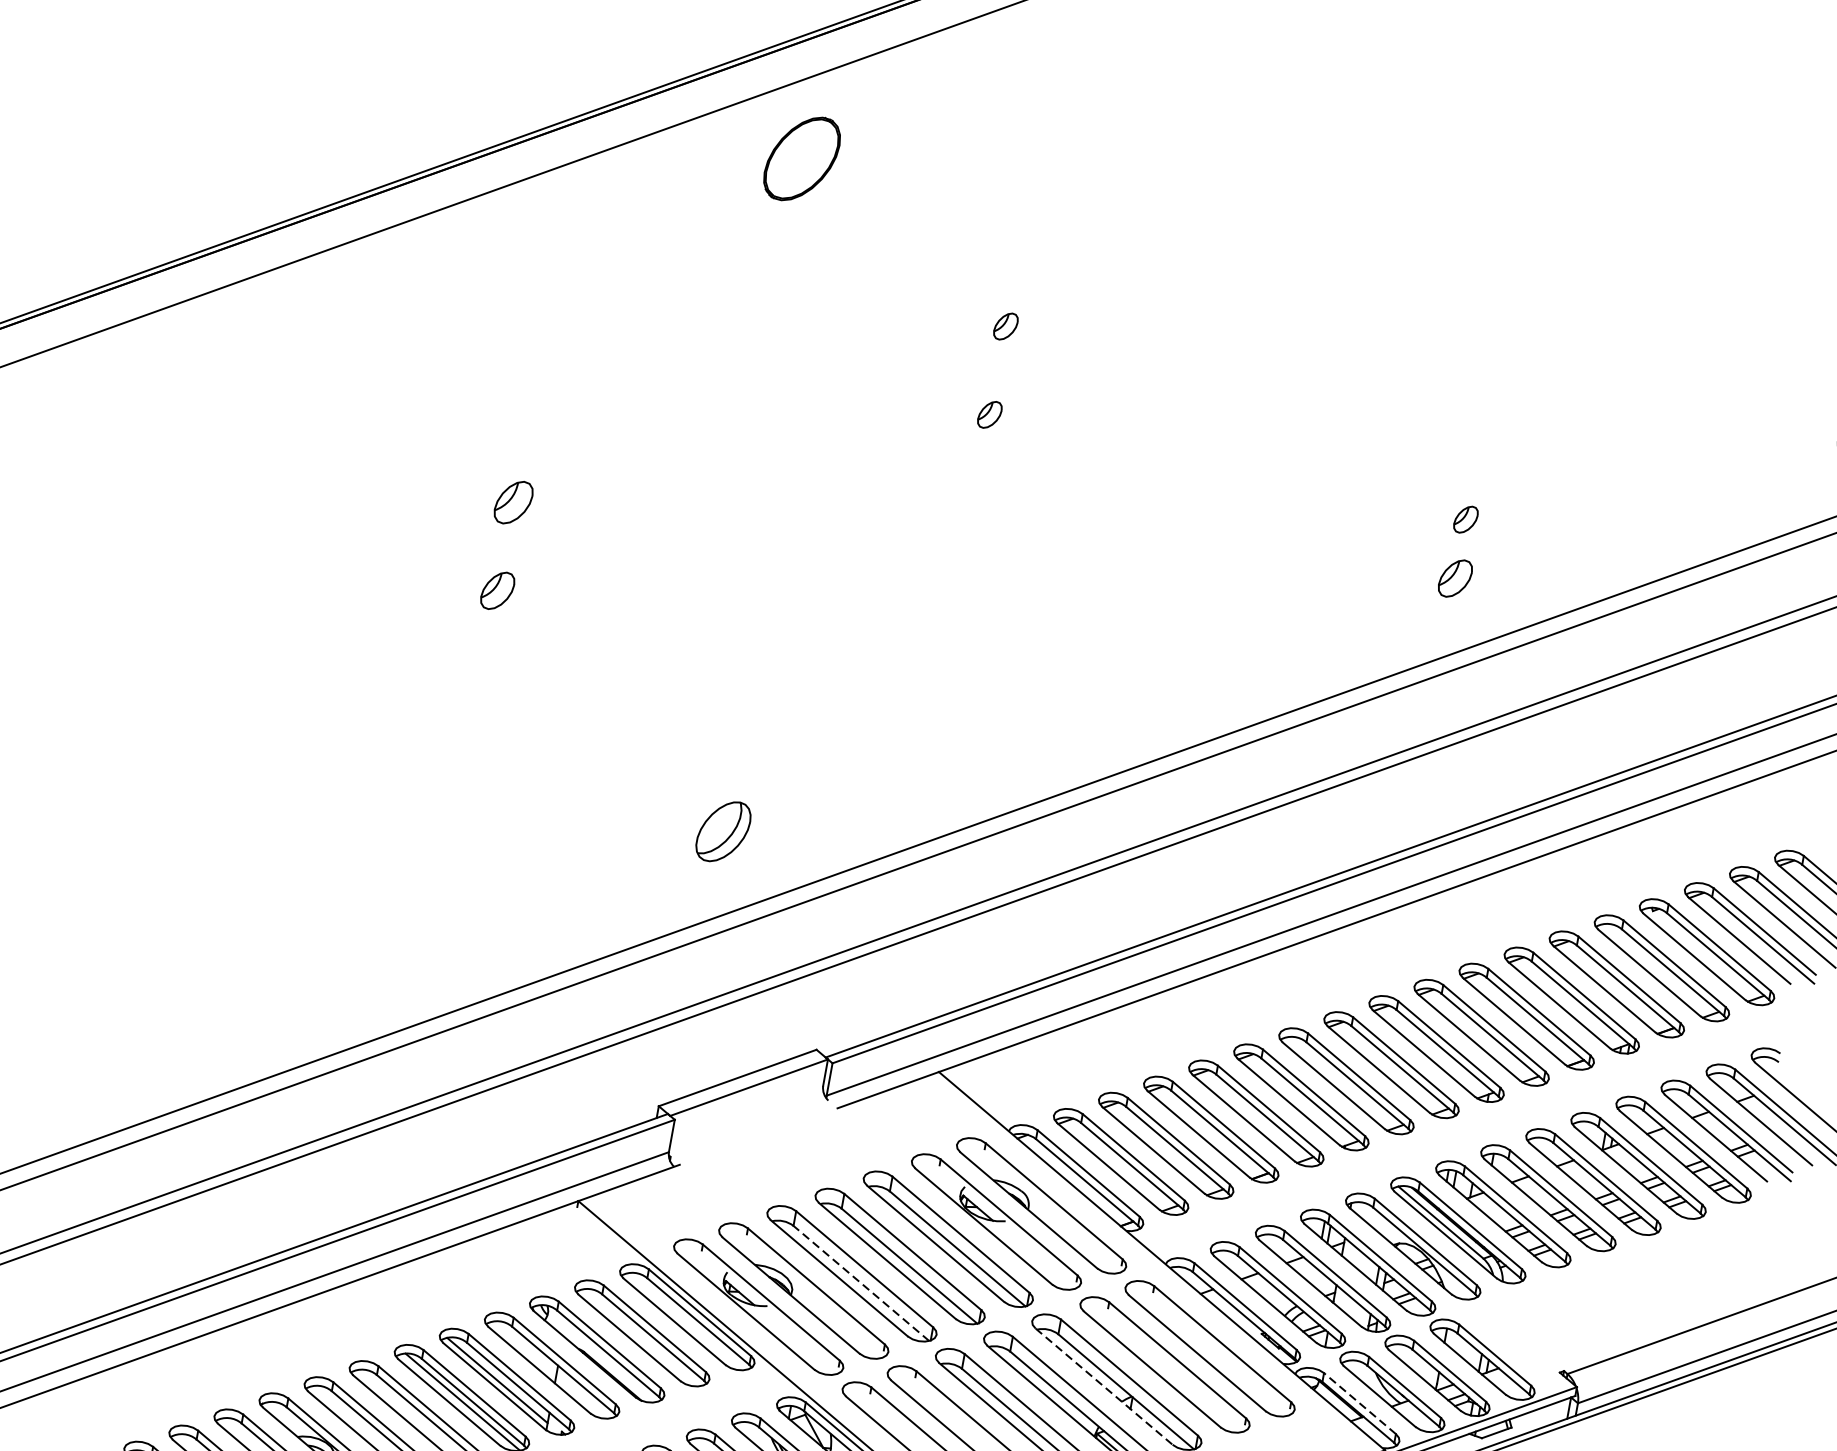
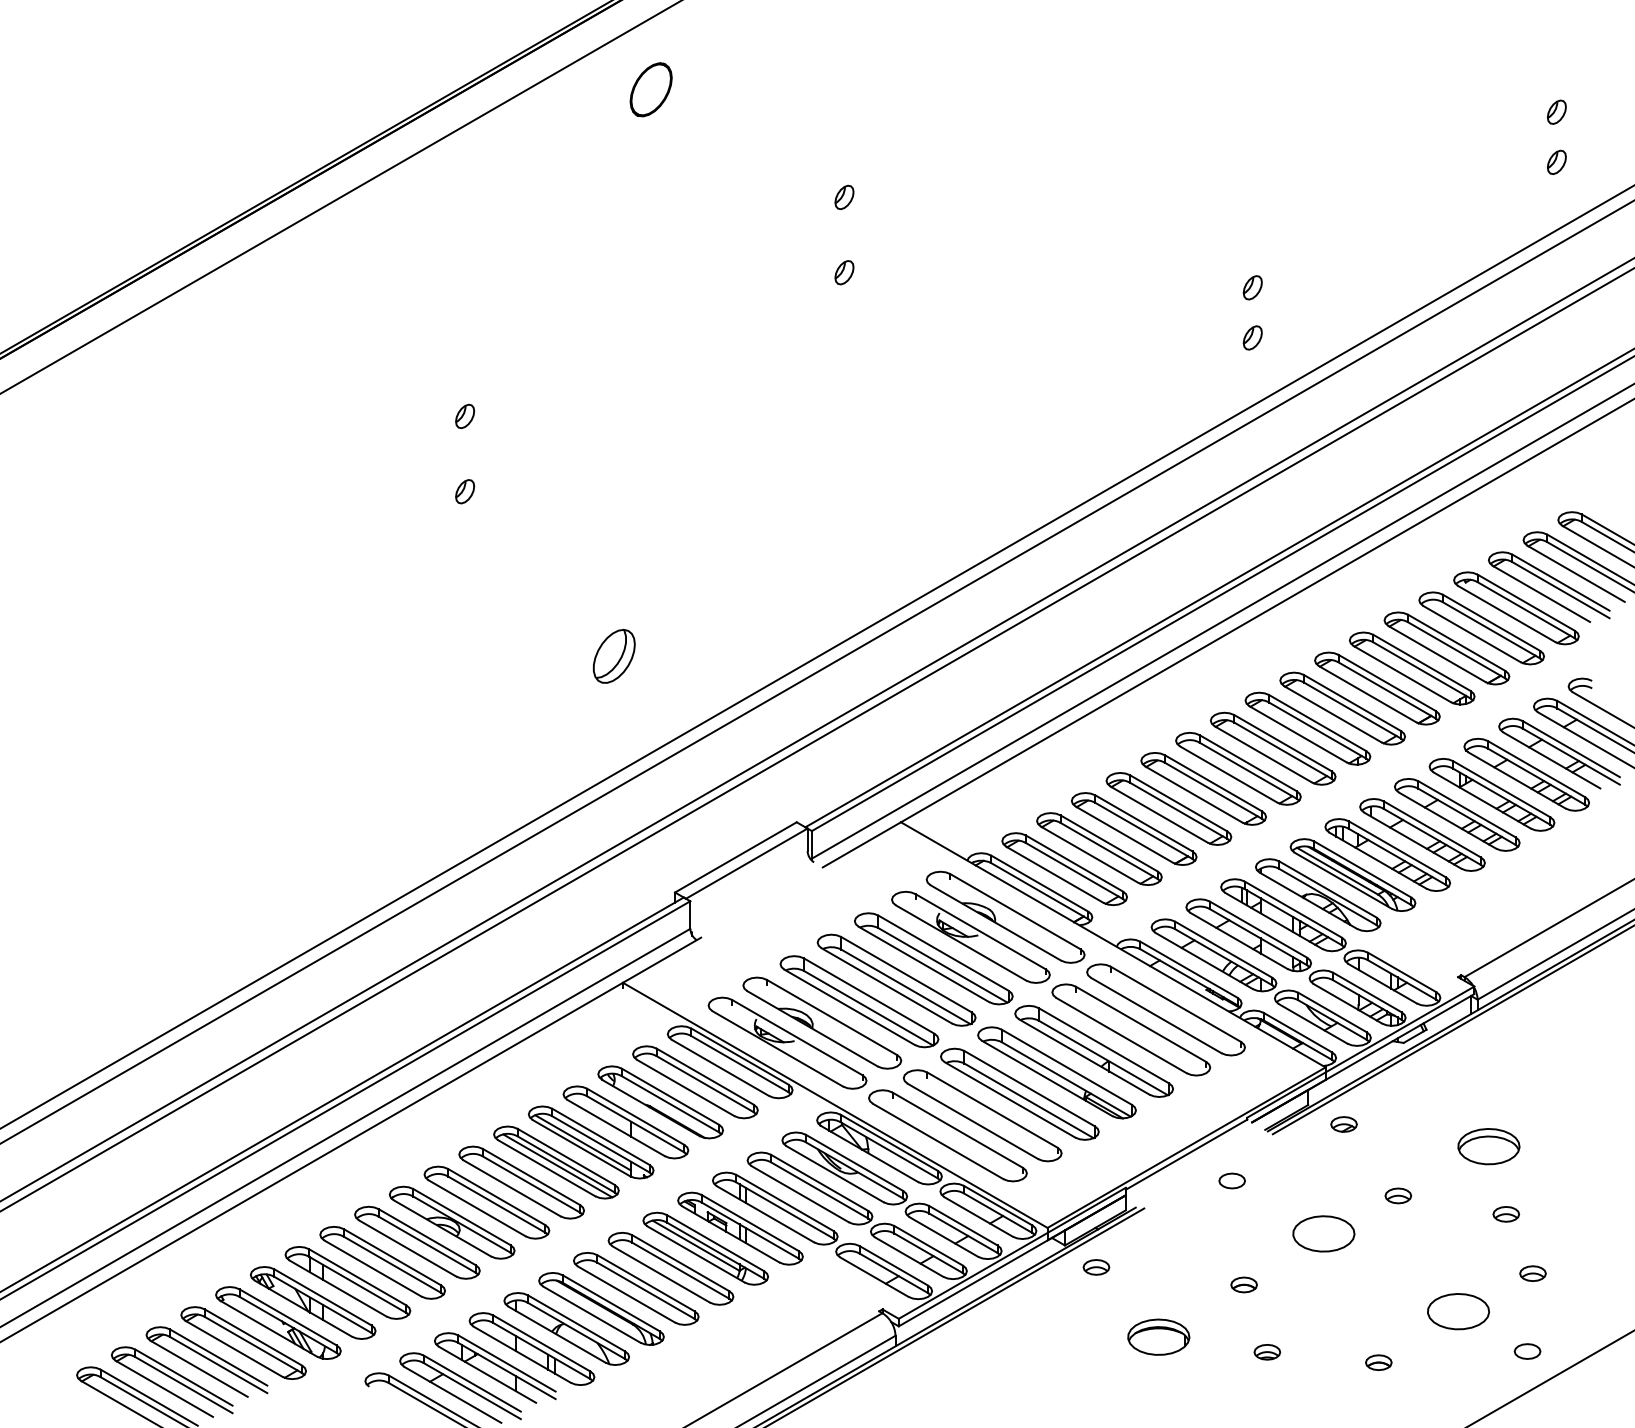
part: (801, 158) -> (650, 89), size x0.71
part: (514, 502) -> (465, 416), size x0.62
part: (1454, 577) -> (1252, 337), size x0.71
part: (498, 590) -> (465, 491), size x0.71
part: (723, 831) -> (614, 656), moved
line: (861, 1283) -> (868, 1008), dashed -> solid
line: (1104, 1387) -> (1084, 1057), dashed -> solid
line: (1359, 1403) -> (1297, 1032), dashed -> solid

